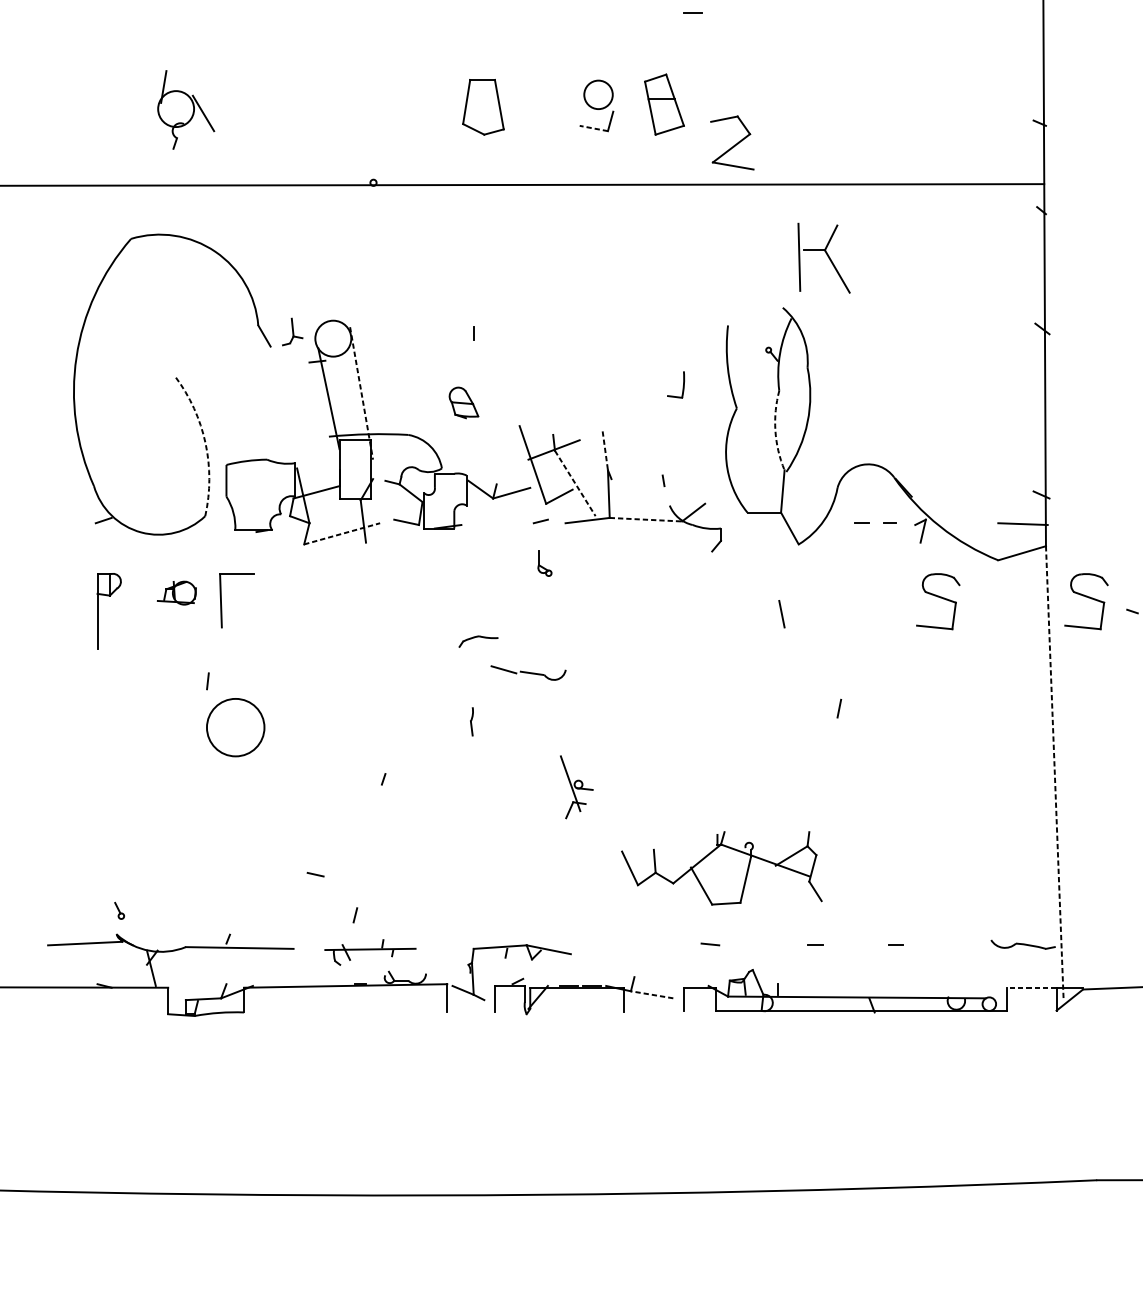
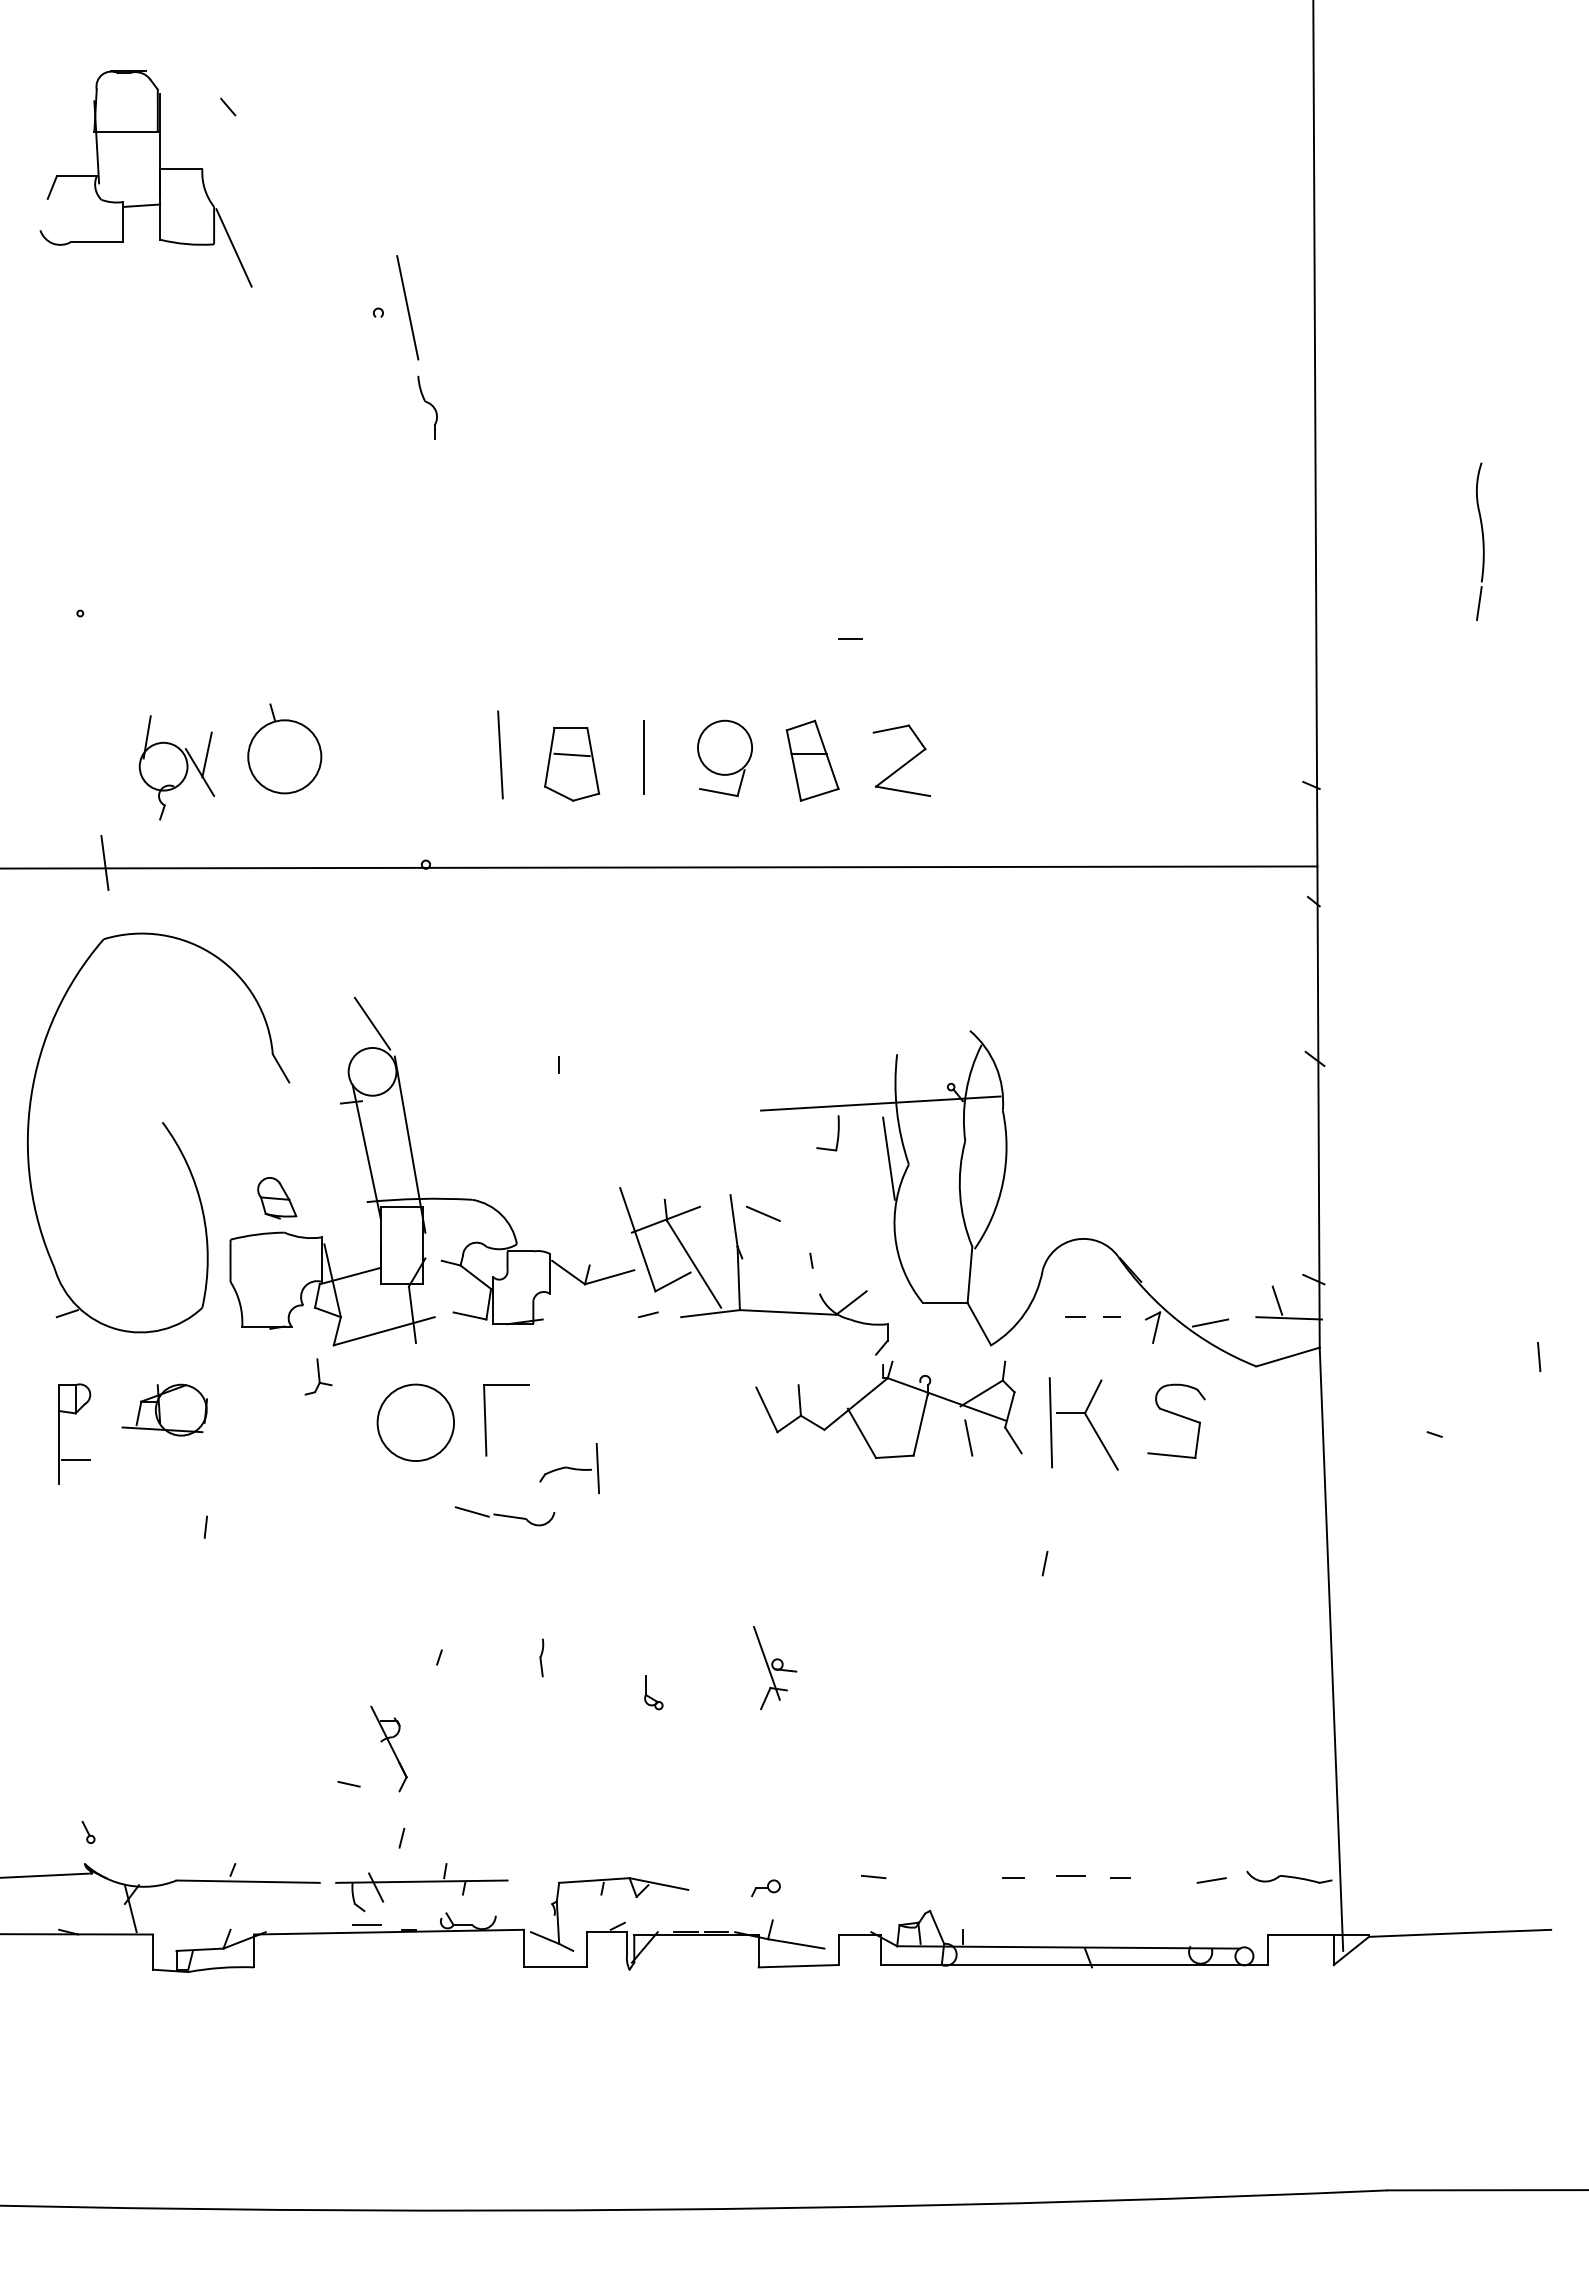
circle: (598, 94) -> (724, 747), size x1.43
part: (267, 95) -> (284, 748), added
line: (208, 99) -> (206, 754), added
line: (429, 99) -> (500, 754), added
line: (483, 99) -> (571, 754), added
line: (537, 101) -> (643, 756), added
line: (593, 128) -> (718, 792), dashed -> solid
part: (732, 142) -> (901, 760), moved
line: (131, 181) -> (104, 862), added
part: (823, 257) -> (1083, 1423), moved
line: (333, 302) -> (372, 1023), added
part: (292, 331) -> (318, 1376), moved
line: (715, 362) -> (880, 1103), added
line: (361, 394) -> (410, 1145), dashed -> solid
part: (464, 403) -> (277, 1198), moved
line: (721, 403) -> (888, 1158), added
arc: (775, 430) -> (960, 1194), dashed -> solid
arc: (205, 442) -> (202, 1210), dashed -> solid
line: (626, 445) -> (762, 1213), added
line: (605, 451) -> (734, 1221), dashed -> solid
line: (575, 483) -> (694, 1264), dashed -> solid
line: (1014, 510) -> (1277, 1300), added
line: (646, 519) -> (788, 1312), dashed -> solid
line: (963, 527) -> (1210, 1322), added
line: (342, 534) -> (384, 1331), dashed -> solid
part: (544, 563) -> (653, 1692), moved
part: (176, 592) -> (164, 1409), size x1.67
part: (221, 600) -> (486, 1420), moved
part: (1086, 600) -> (1373, 1420), removed
line: (109, 631) -> (75, 1460), added
line: (502, 637) -> (597, 1468), added
part: (528, 673) -> (504, 1516), moved
part: (471, 721) -> (541, 1657), moved
circle: (235, 727) -> (415, 1422), moved
line: (1054, 773) -> (1331, 1649), dashed -> solid
part: (577, 787) -> (775, 1668), moved
part: (345, 847) -> (388, 1748), added
part: (721, 868) -> (888, 1409), moved
line: (858, 943) -> (1070, 1875), added
line: (964, 947) -> (1211, 1880), added
part: (370, 952) -> (421, 1887), size x1.43
part: (628, 953) -> (765, 1888), added
line: (328, 980) -> (366, 1925), added
line: (1031, 987) -> (1300, 1934), dashed -> solid
line: (652, 994) -> (796, 1943), dashed -> solid
line: (653, 1011) -> (798, 1966), added
line: (470, 1012) -> (555, 1967), added

